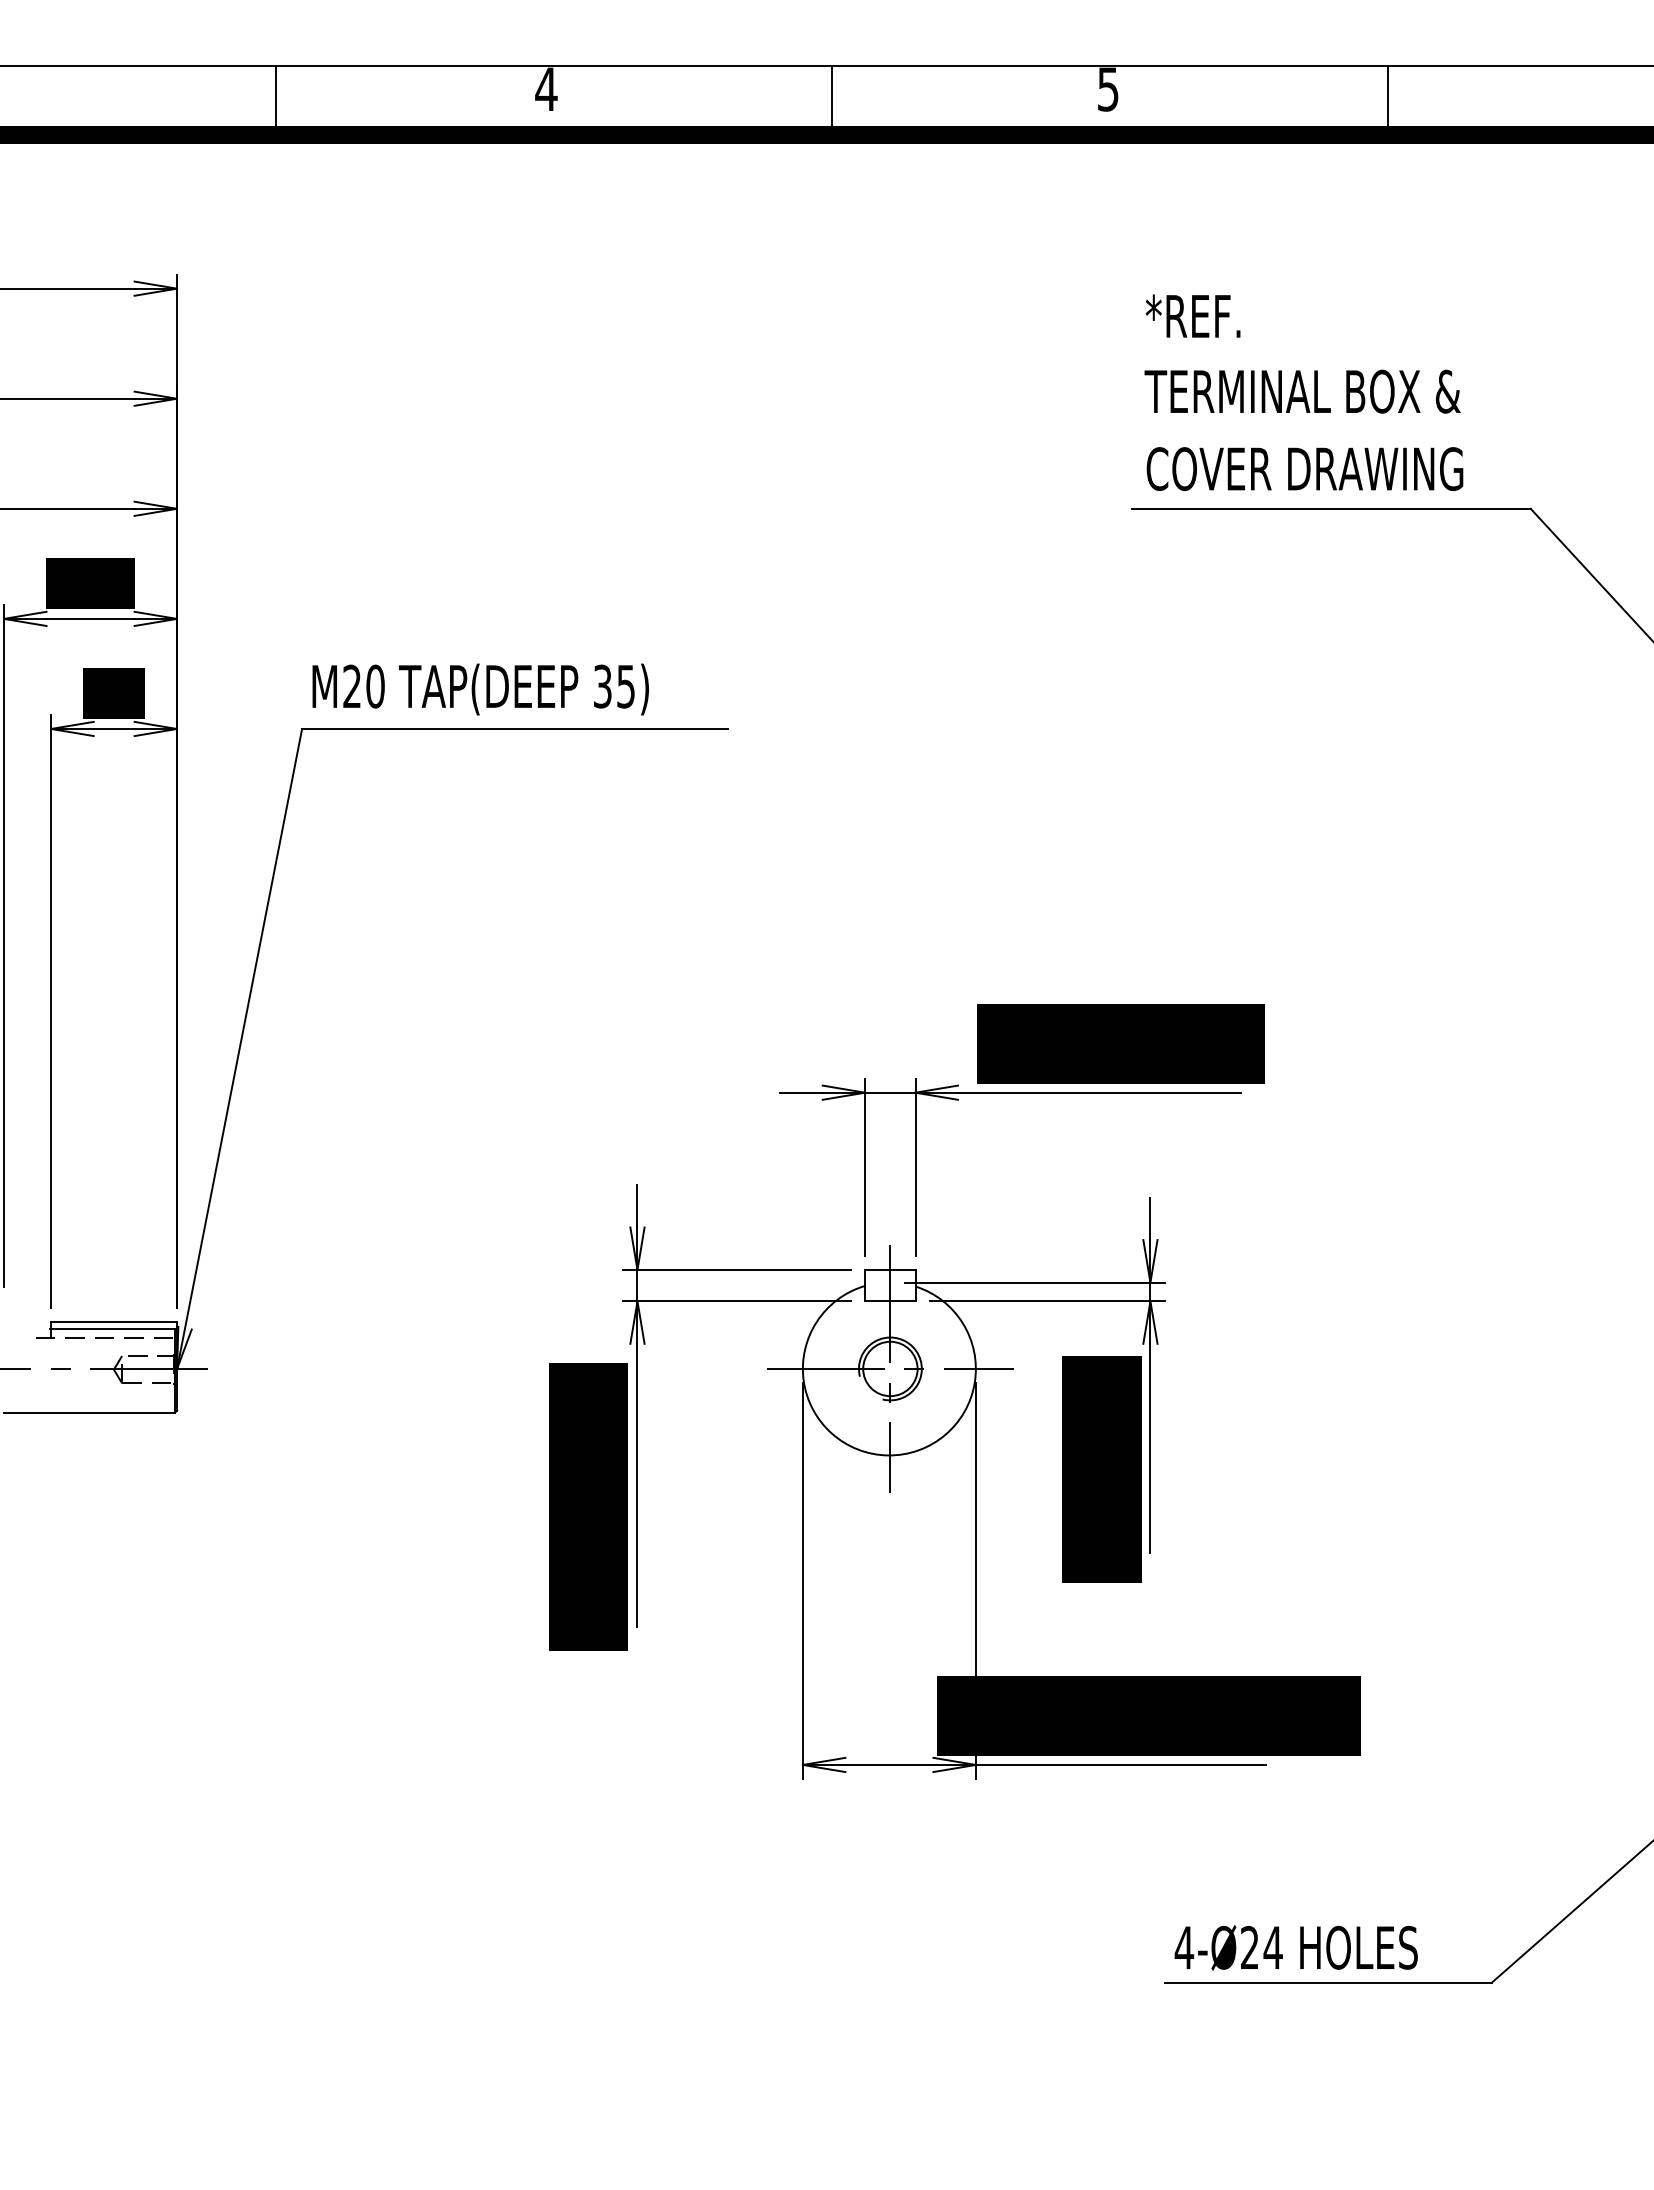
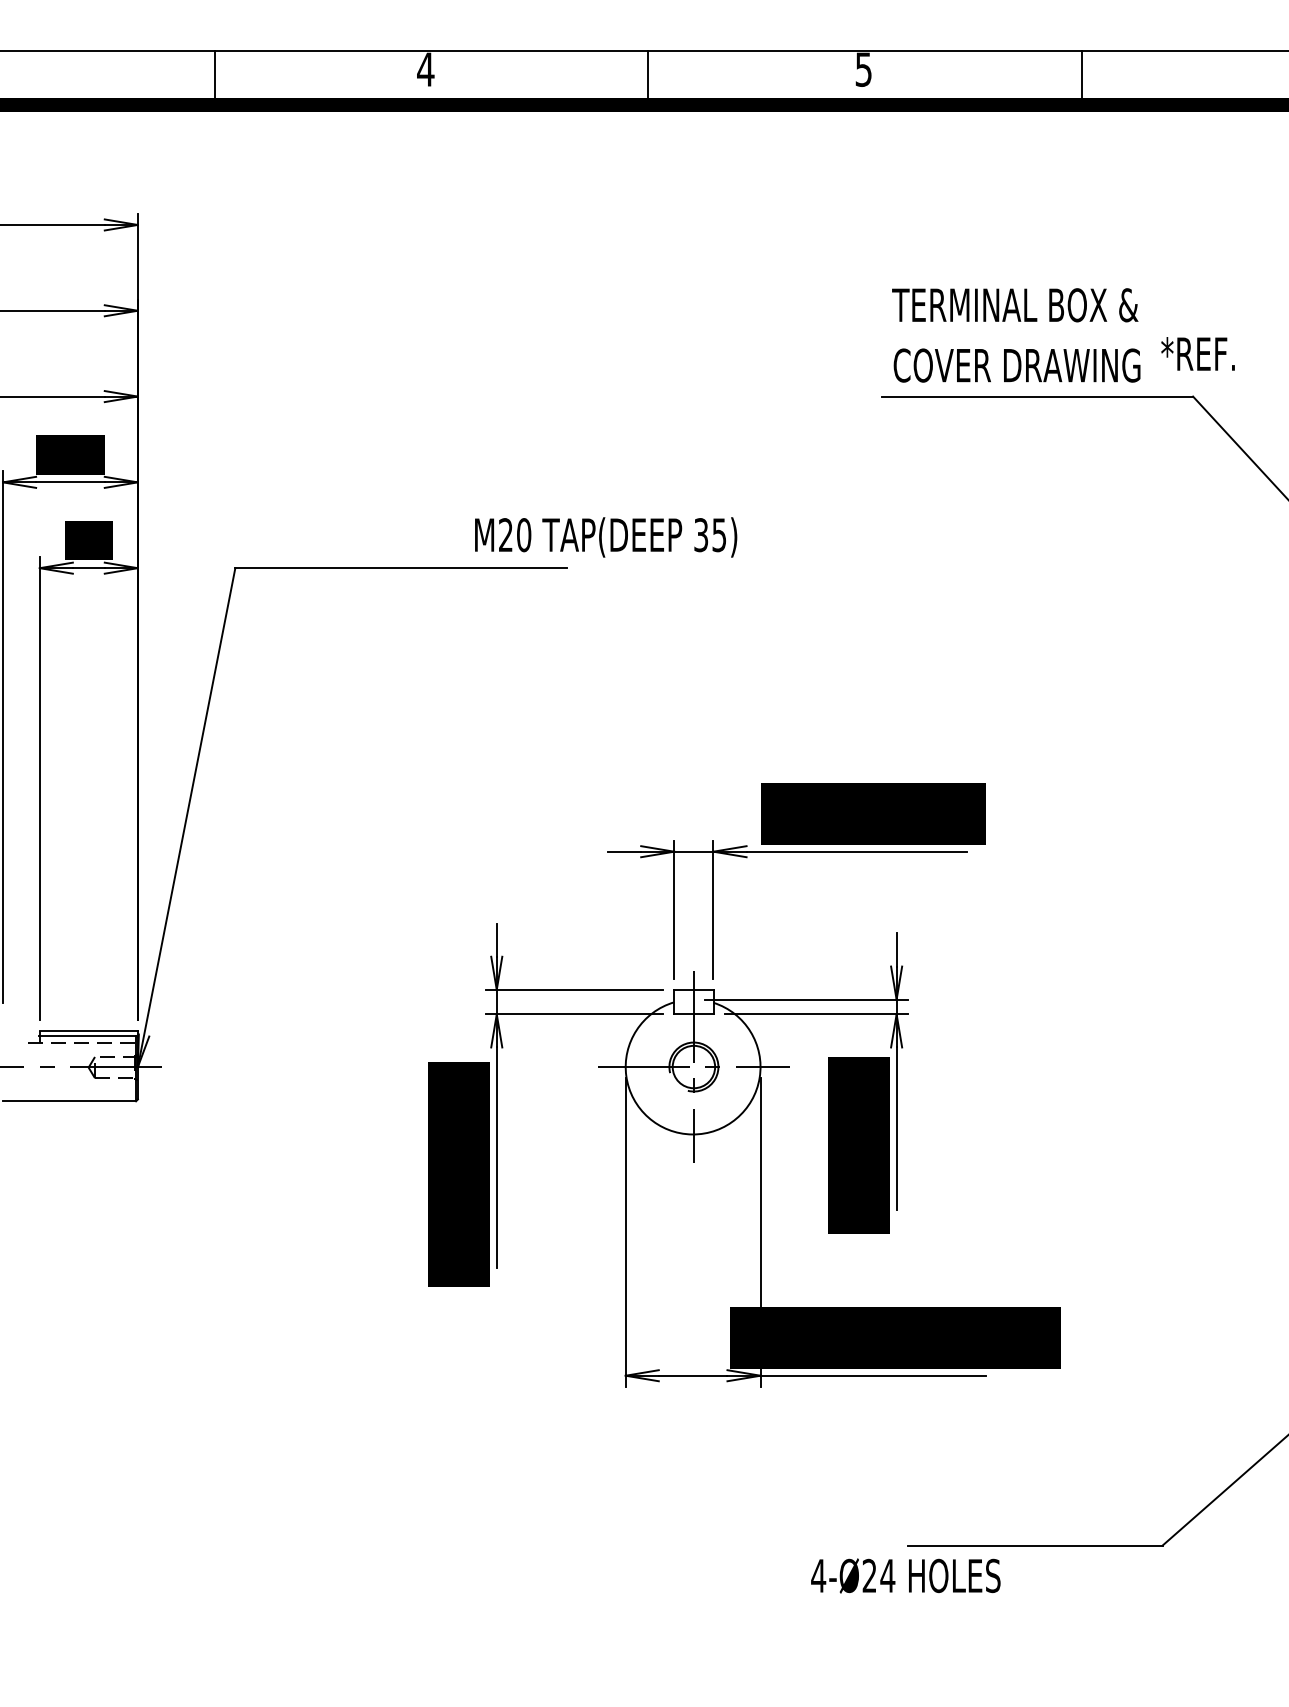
text: (1193, 315) -> (1198, 353), moved
text: (480, 689) -> (605, 537), moved
text: (1295, 1947) -> (905, 1575), moved

